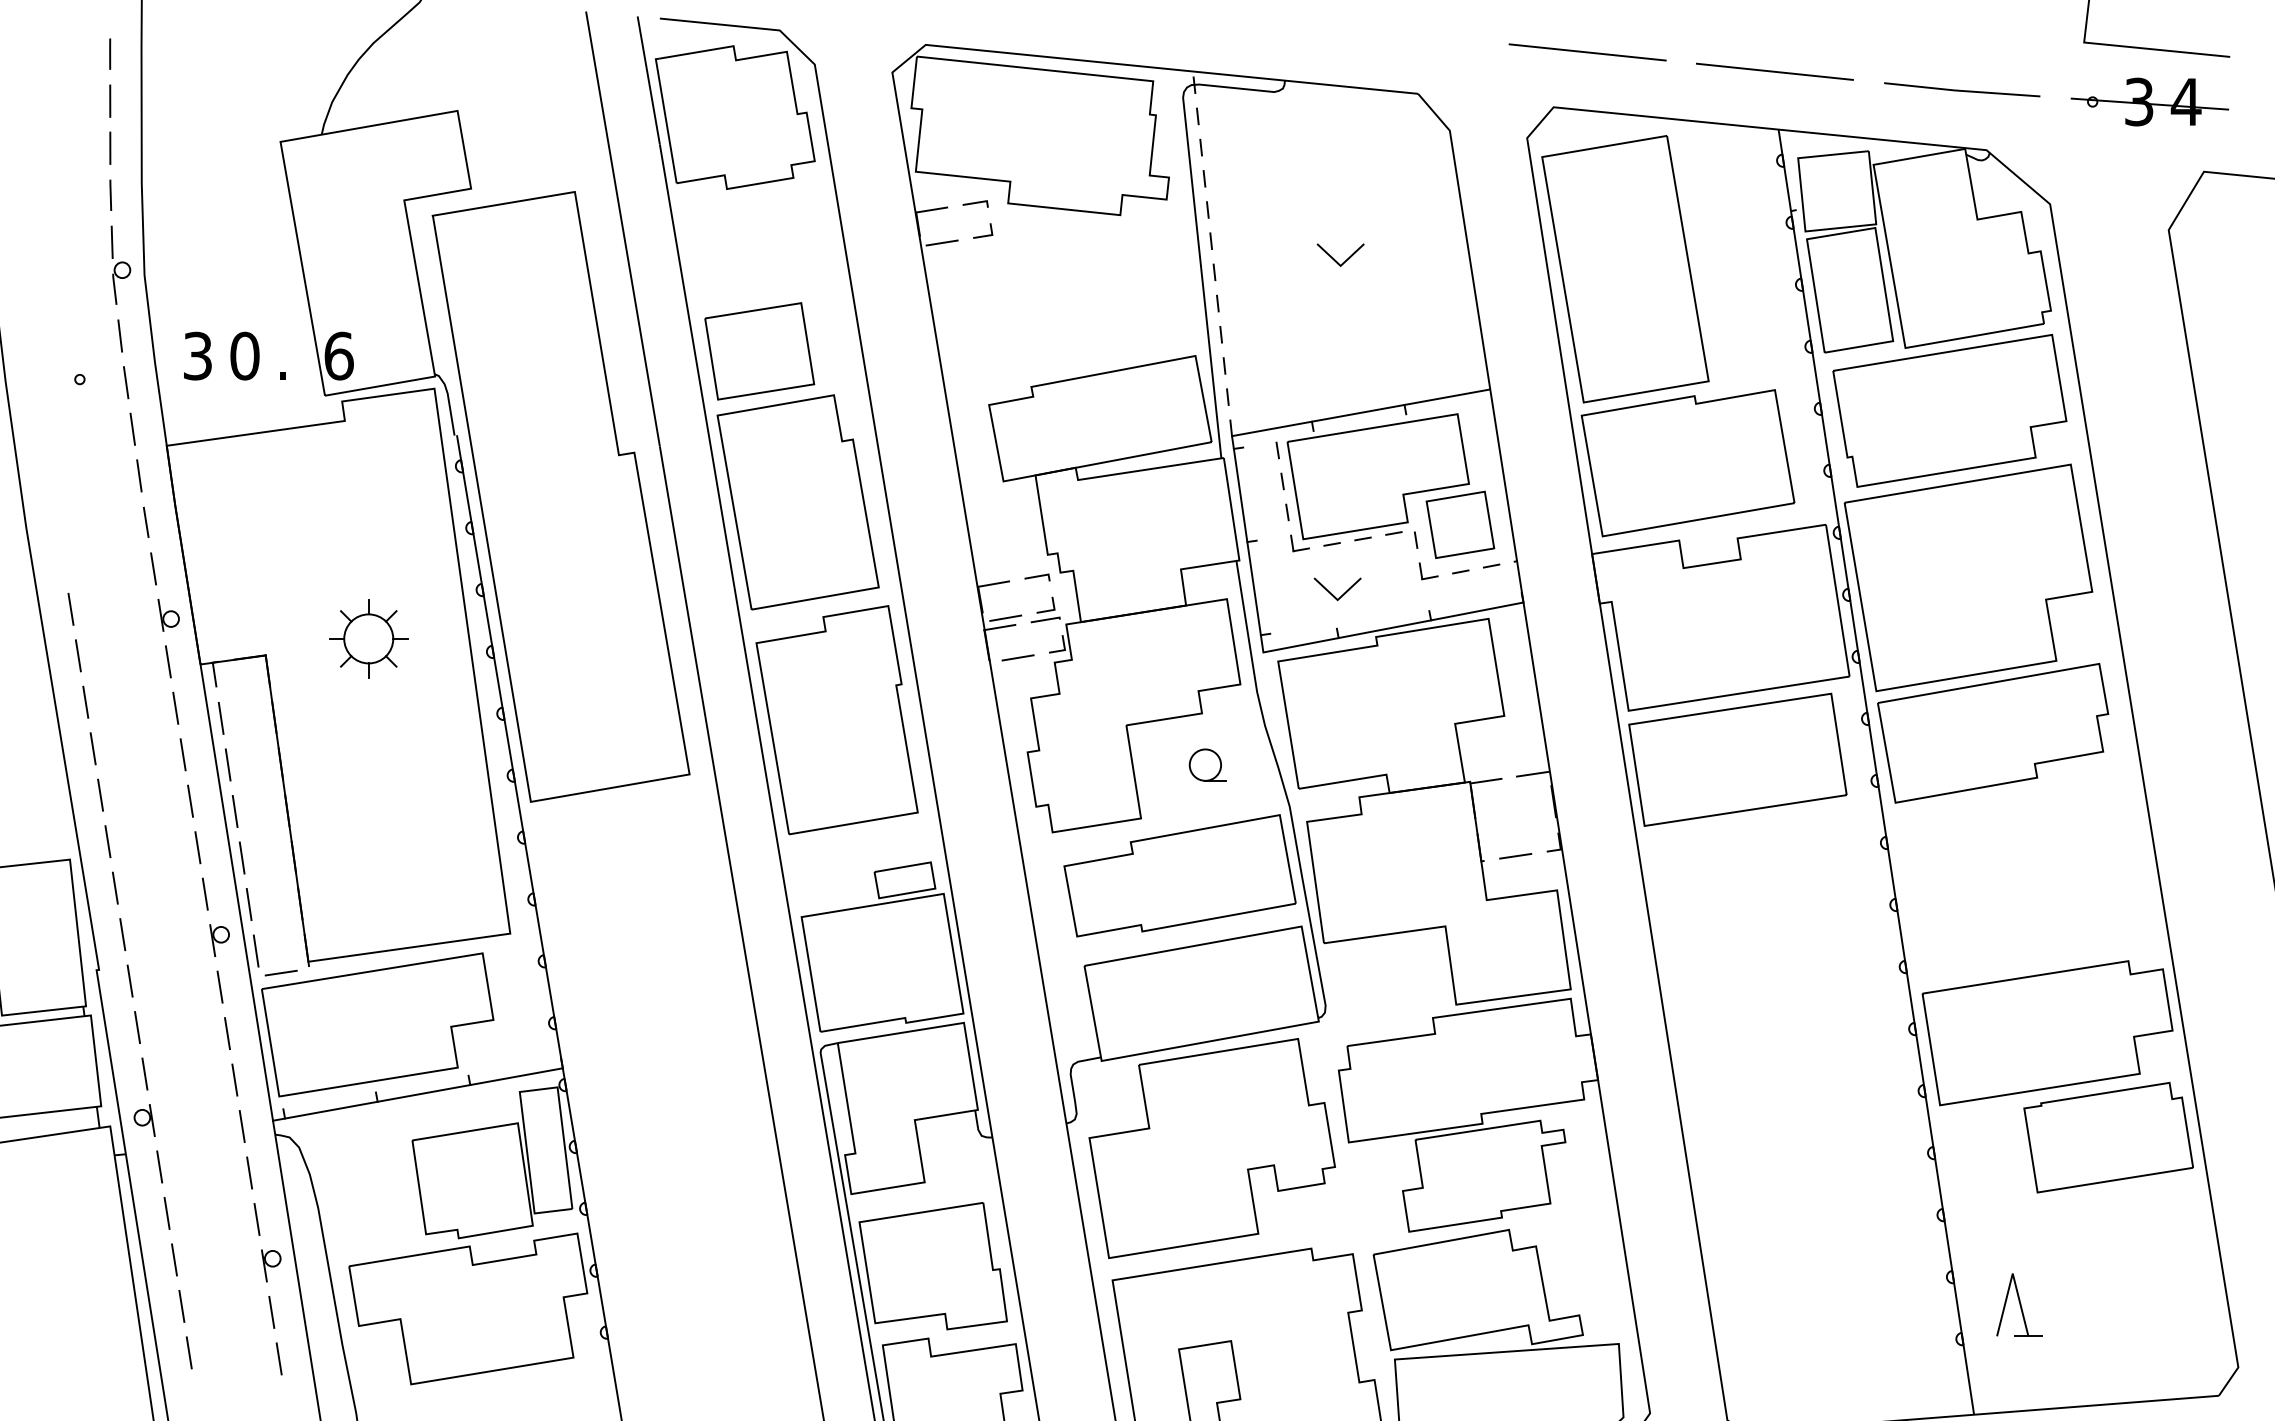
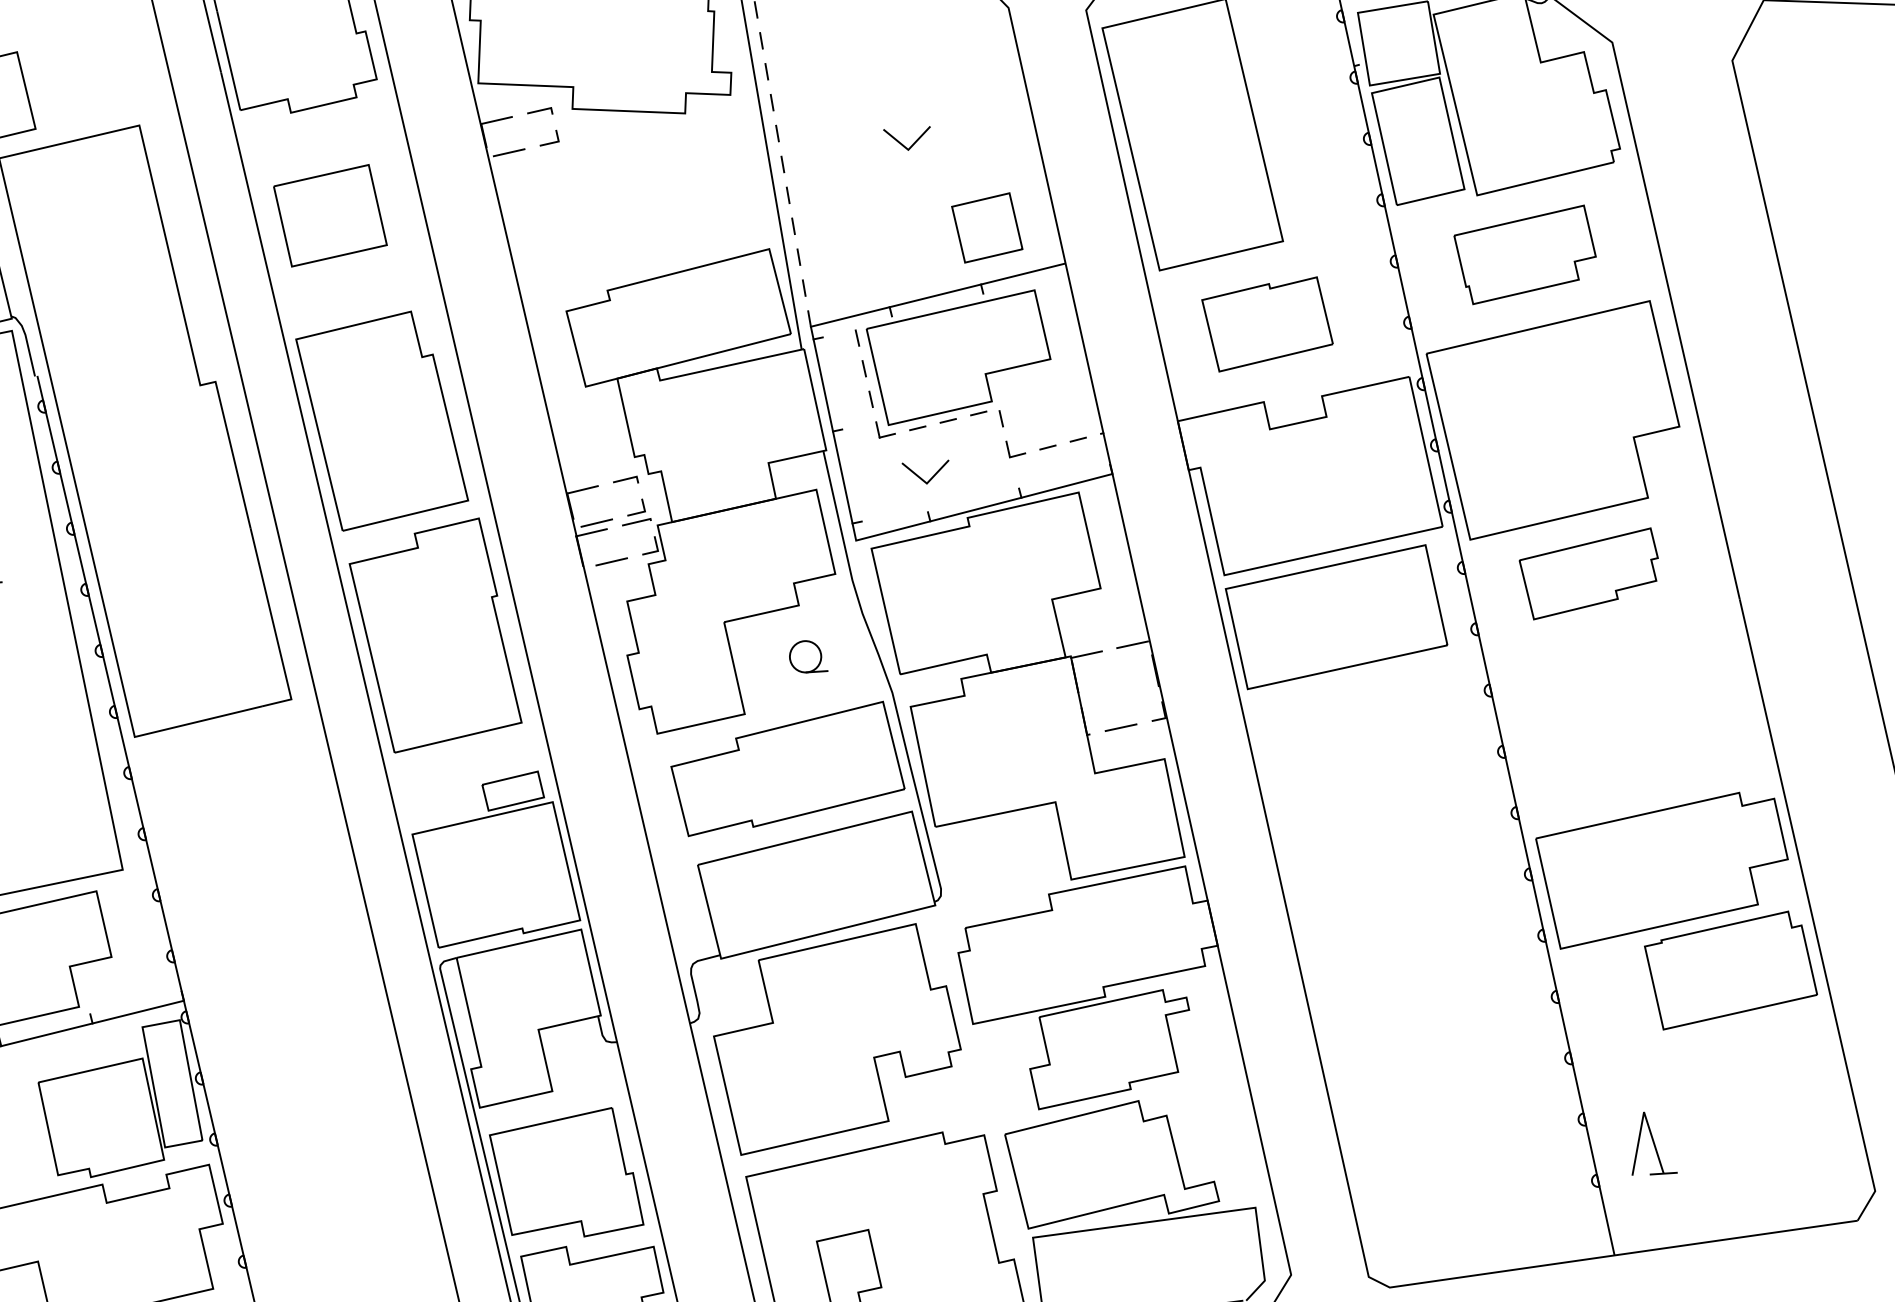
part: (759, 351) -> (330, 215), moved
part: (1949, 410) -> (1525, 254), size x0.6
part: (1687, 463) -> (1267, 324), size x0.6
part: (1460, 524) -> (987, 227), moved
part: (1993, 732) -> (1589, 573), size x0.6

